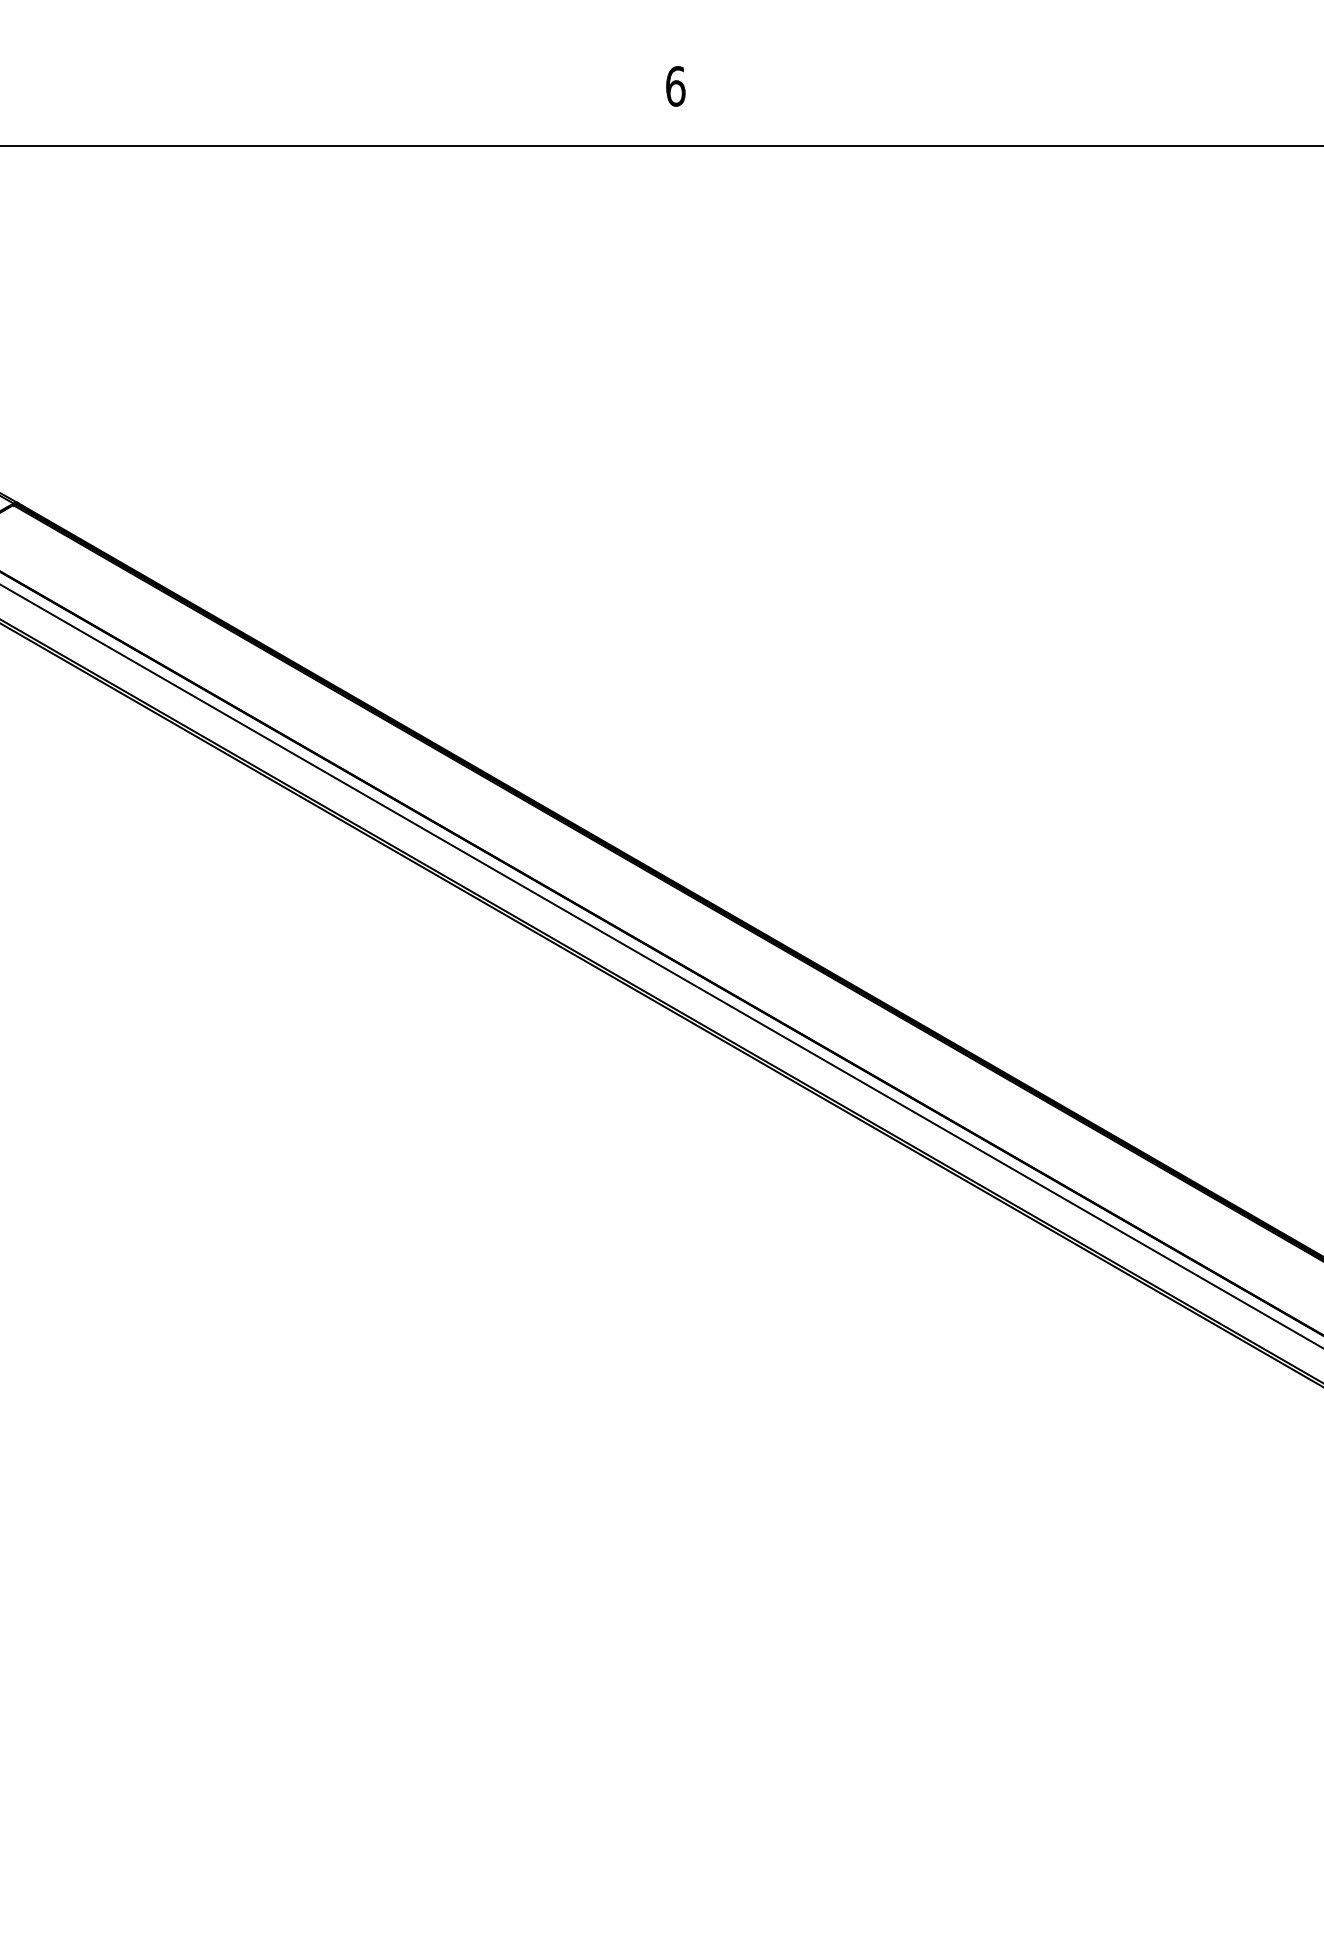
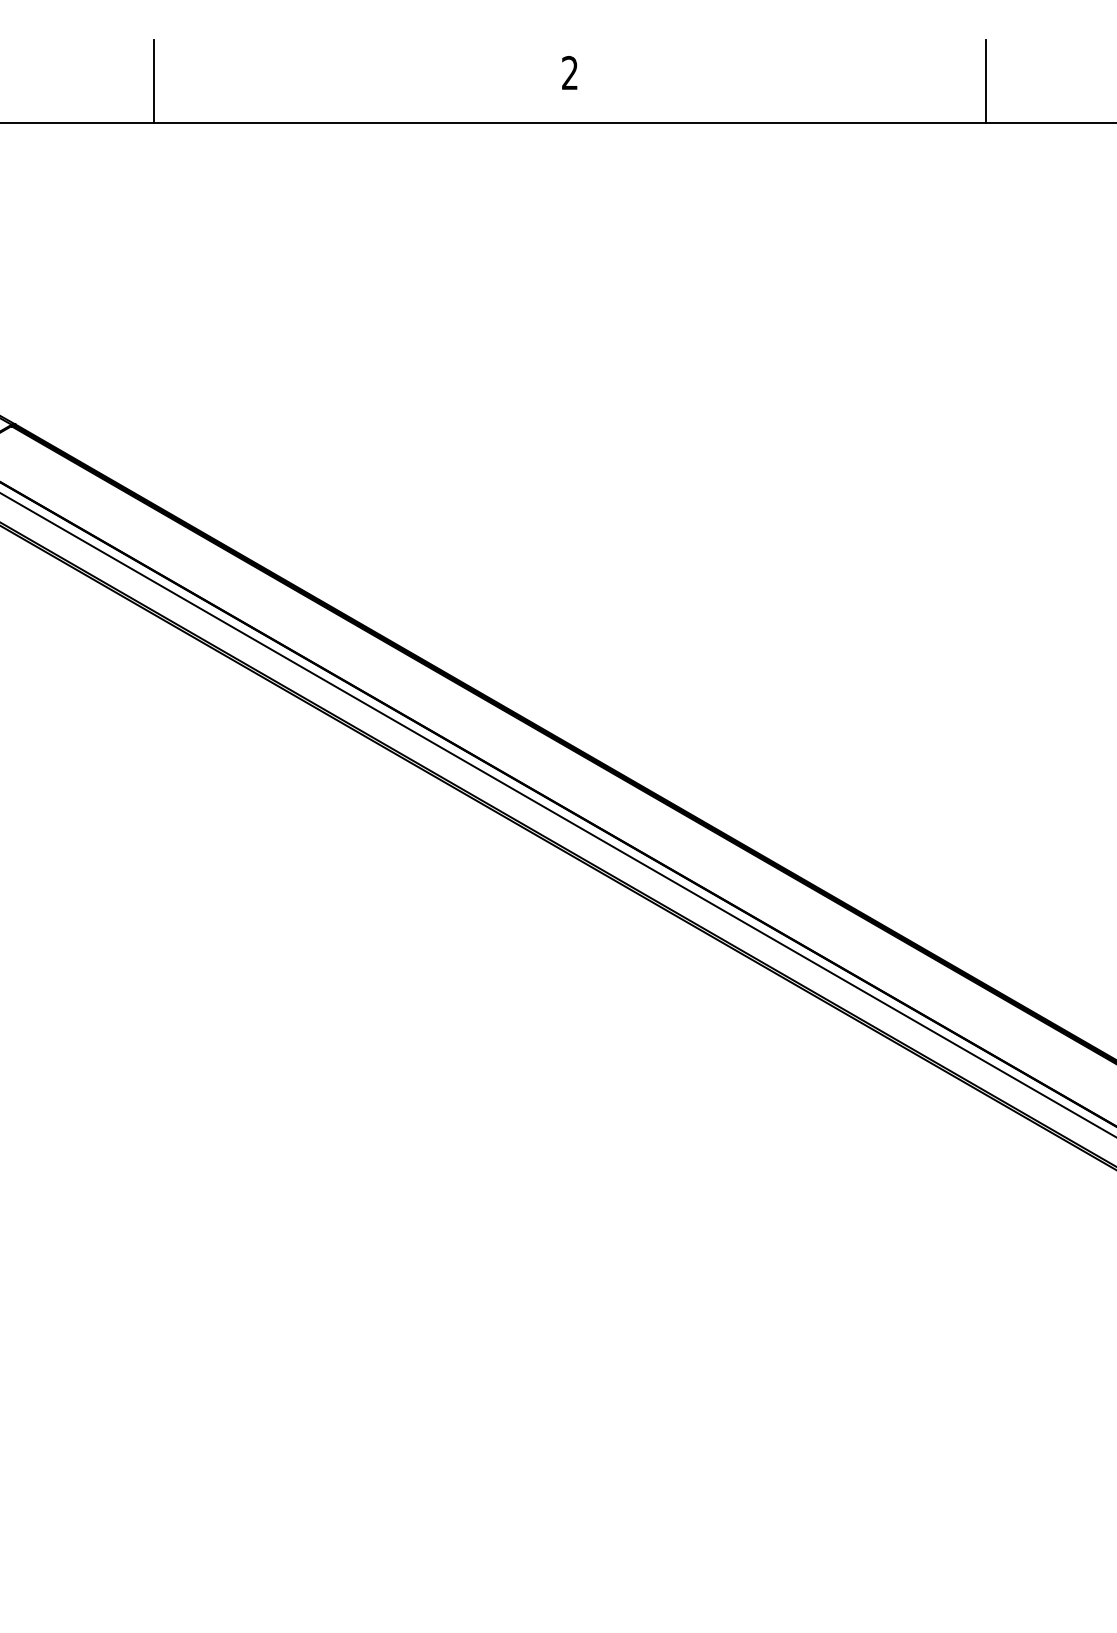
text: (675, 86) -> (569, 73), 6 -> 2
line: (182, 96) -> (154, 81), added
line: (1168, 96) -> (985, 81), added

